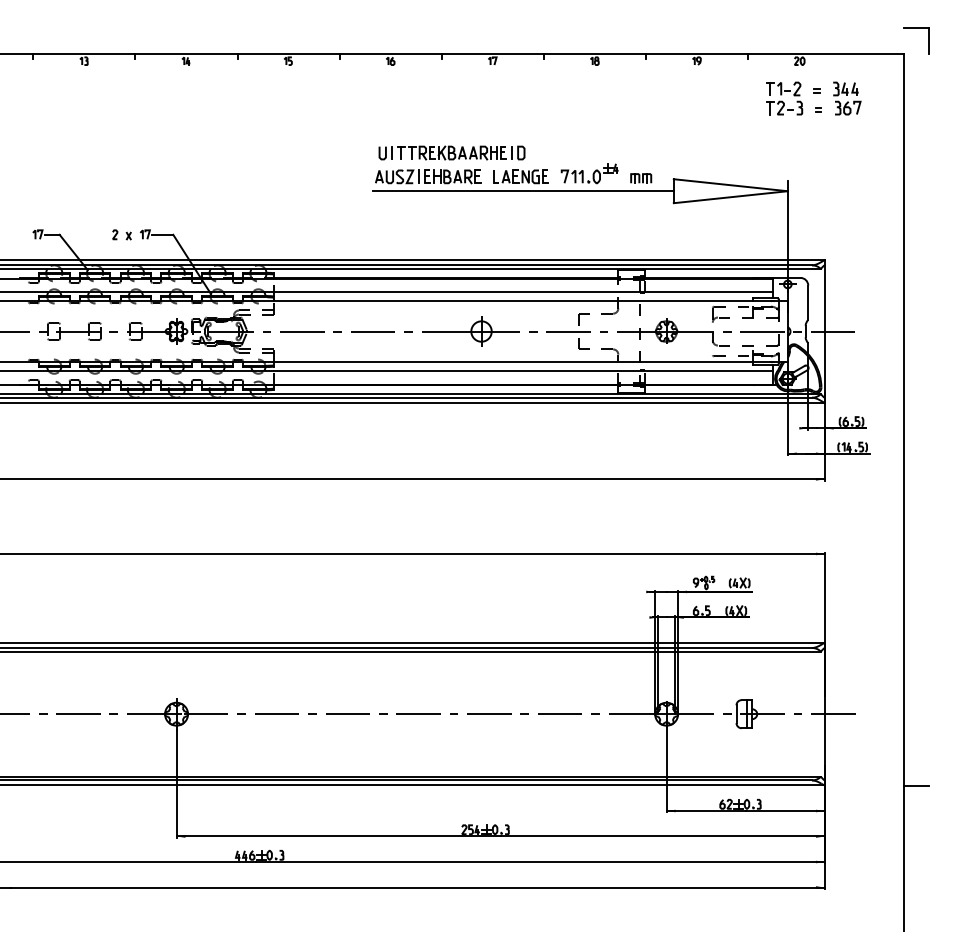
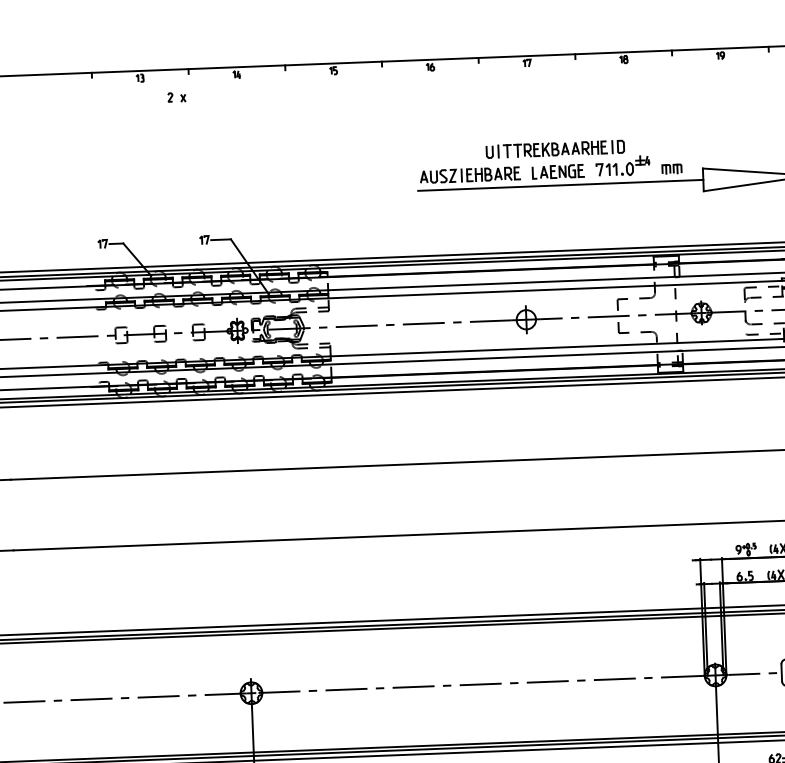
part: (451, 152) -> (554, 148), moved
part: (121, 234) -> (176, 97), moved

